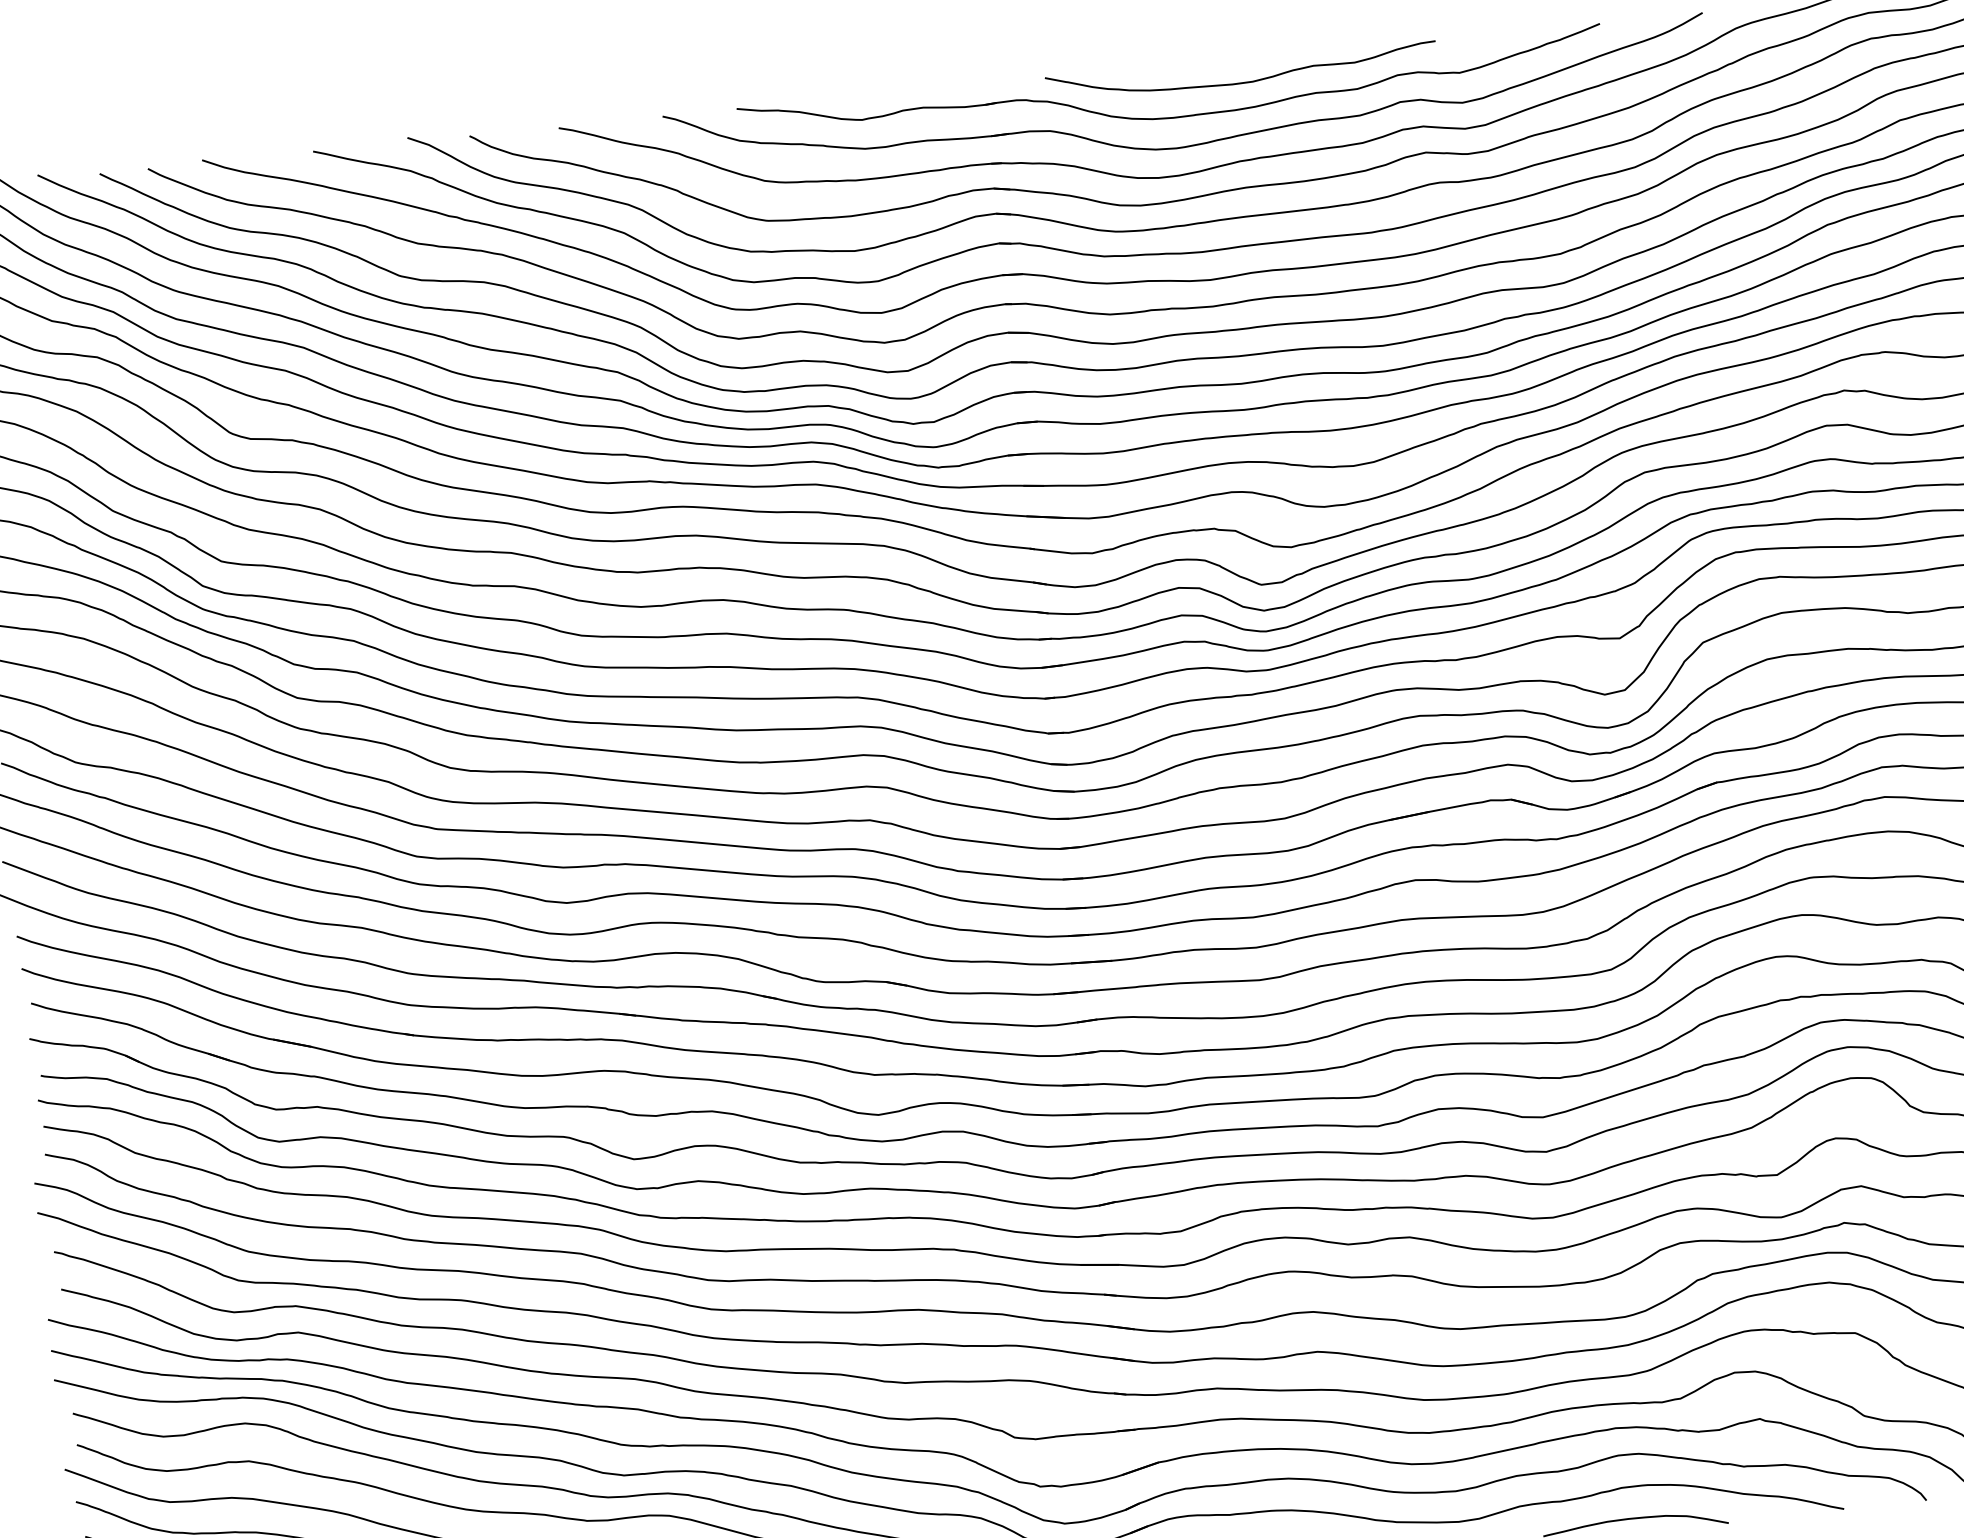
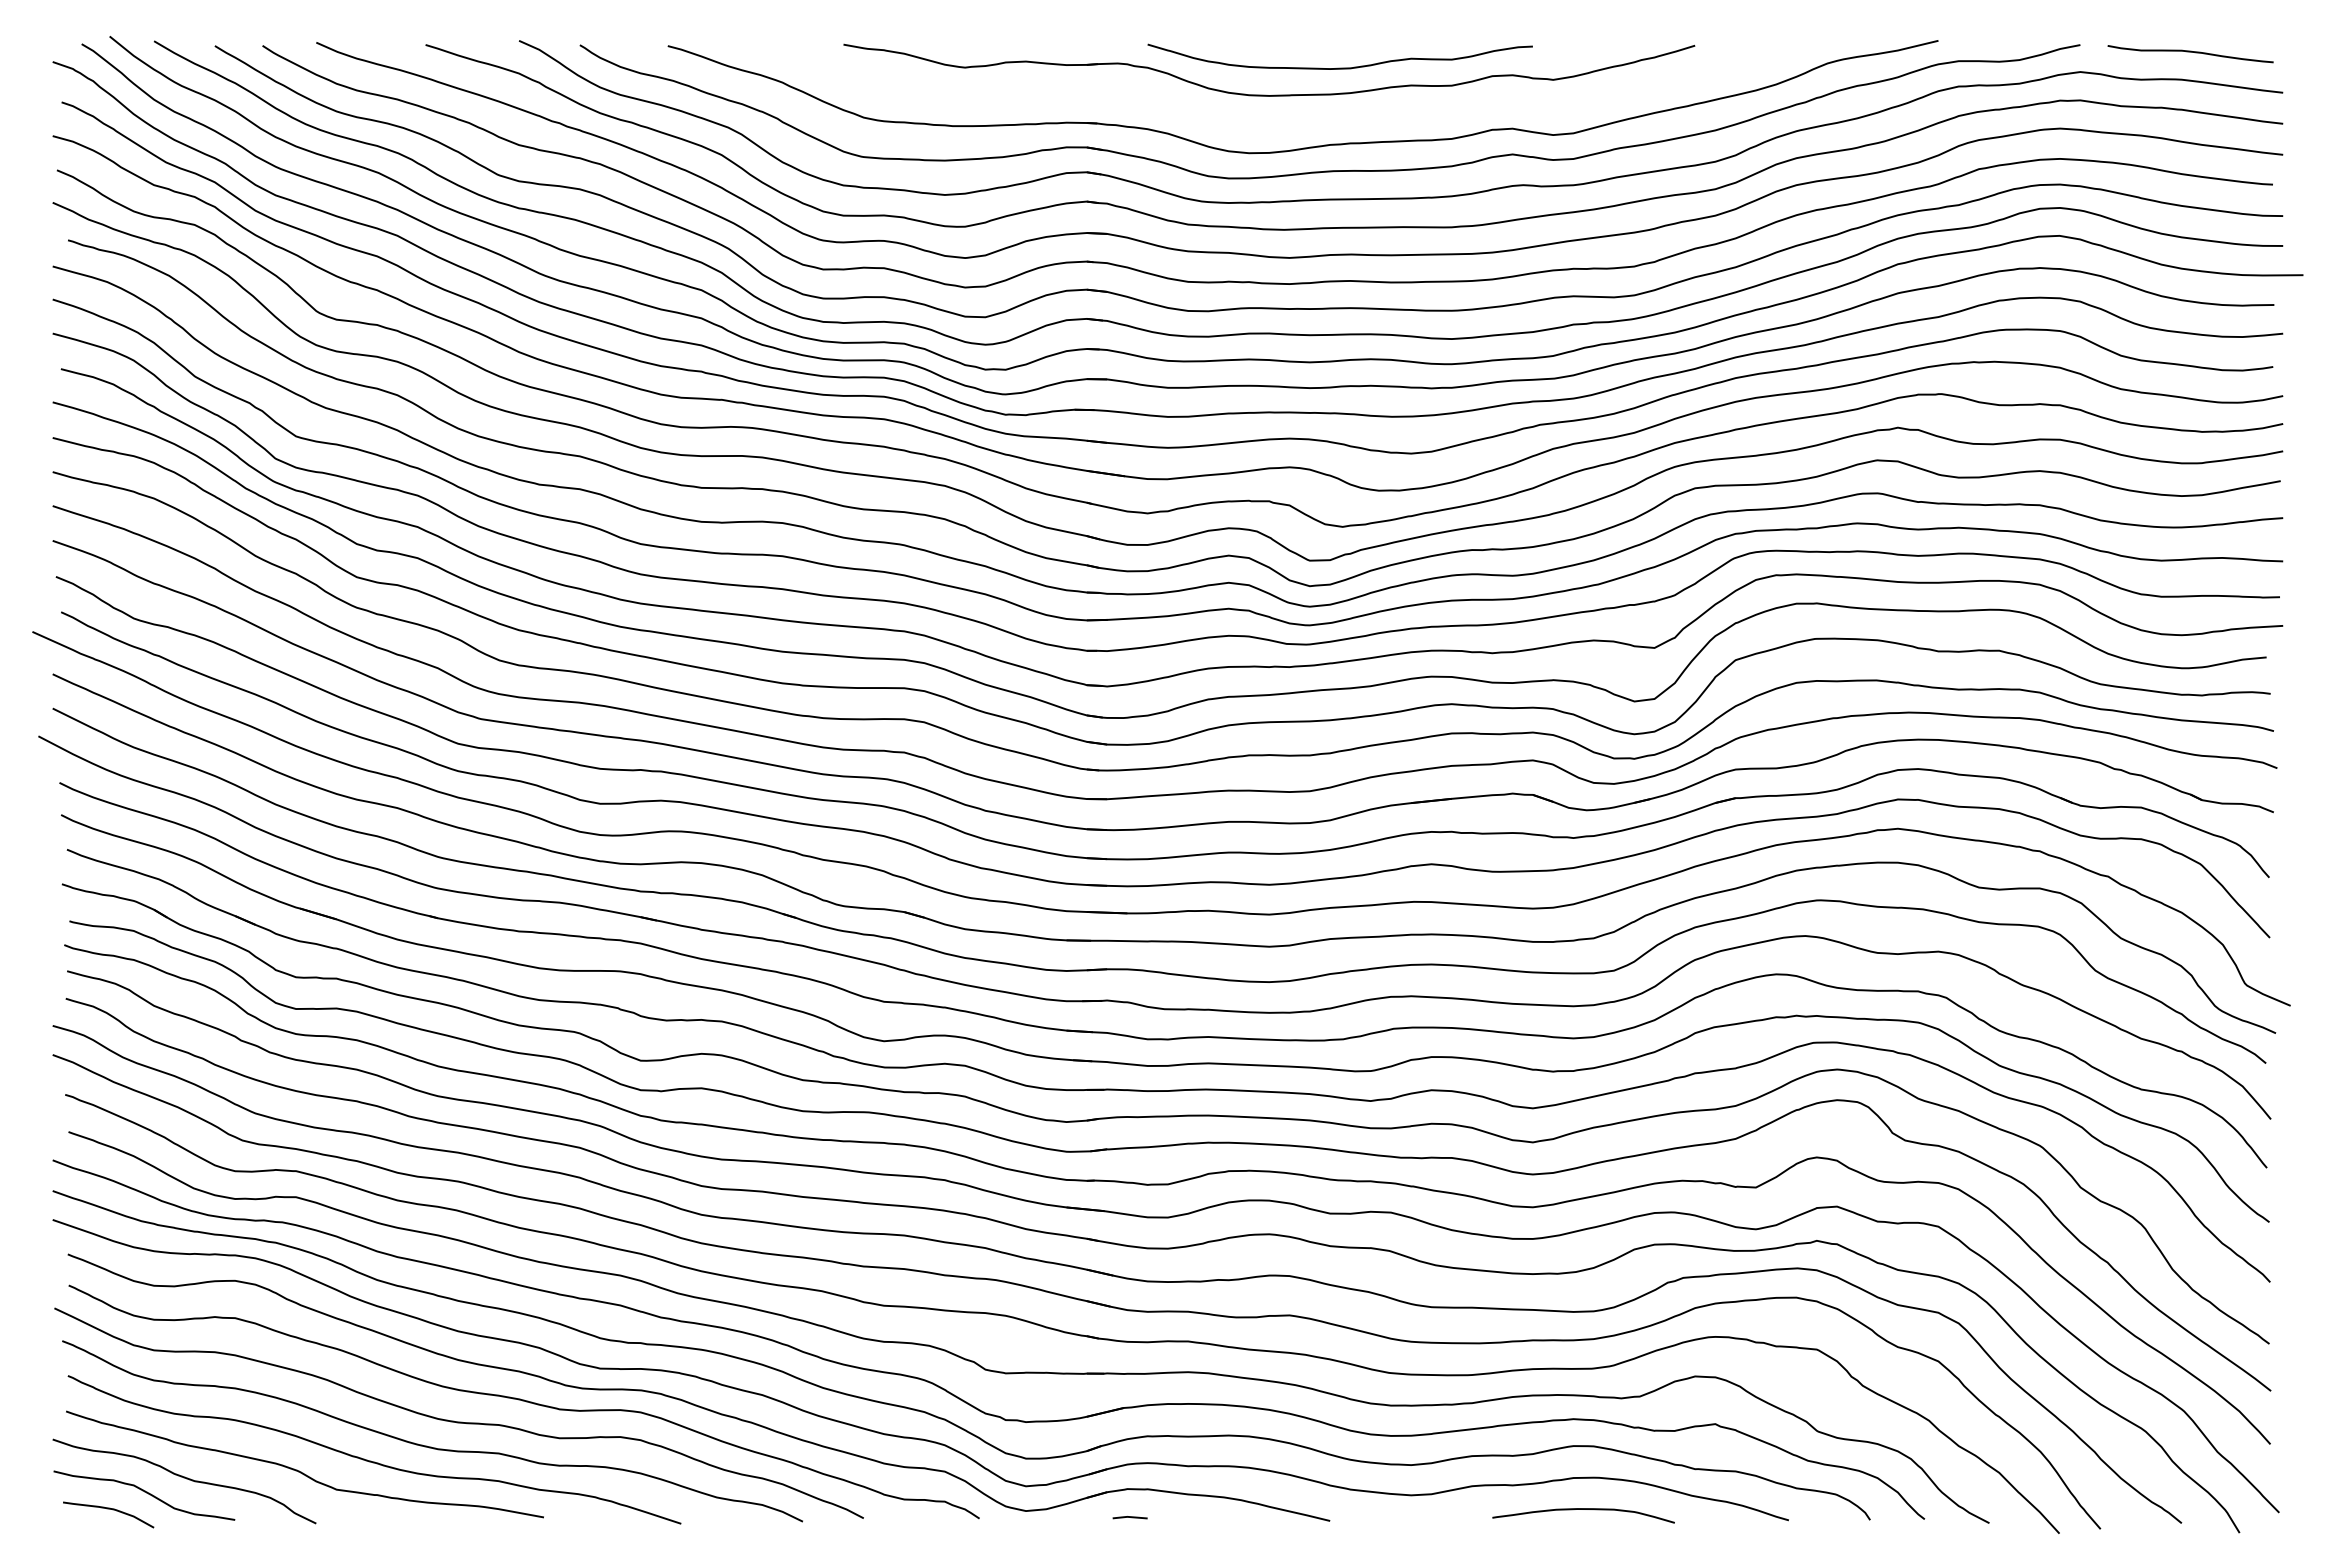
part: (1193, 144) -> (1286, 123), removed

